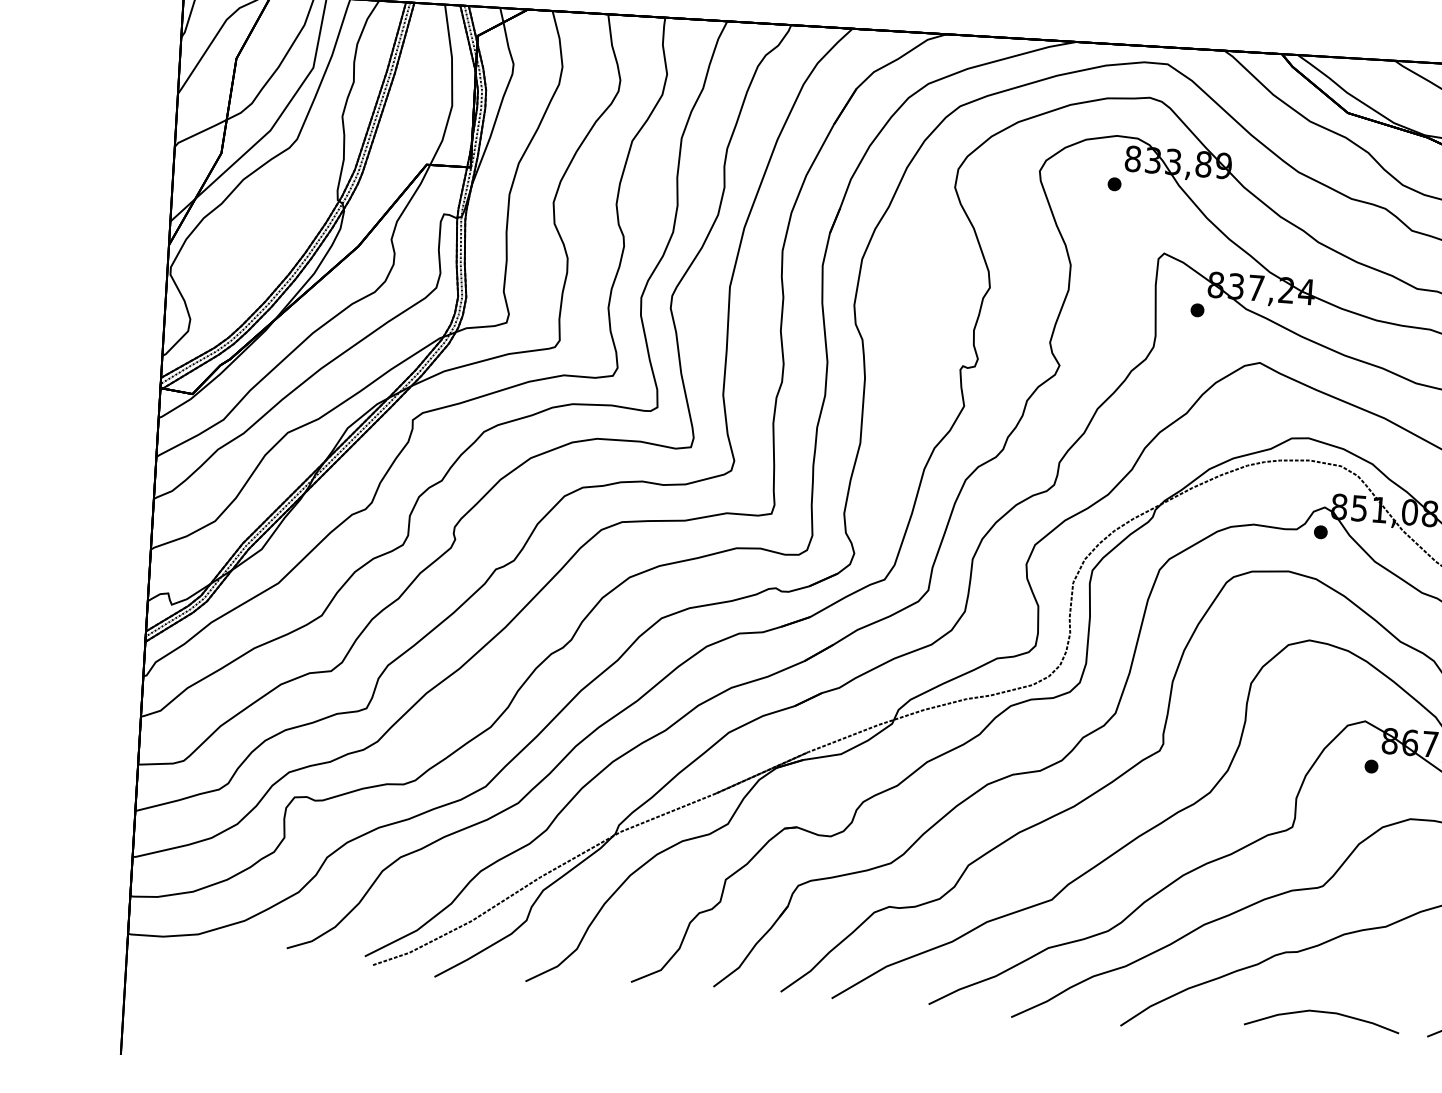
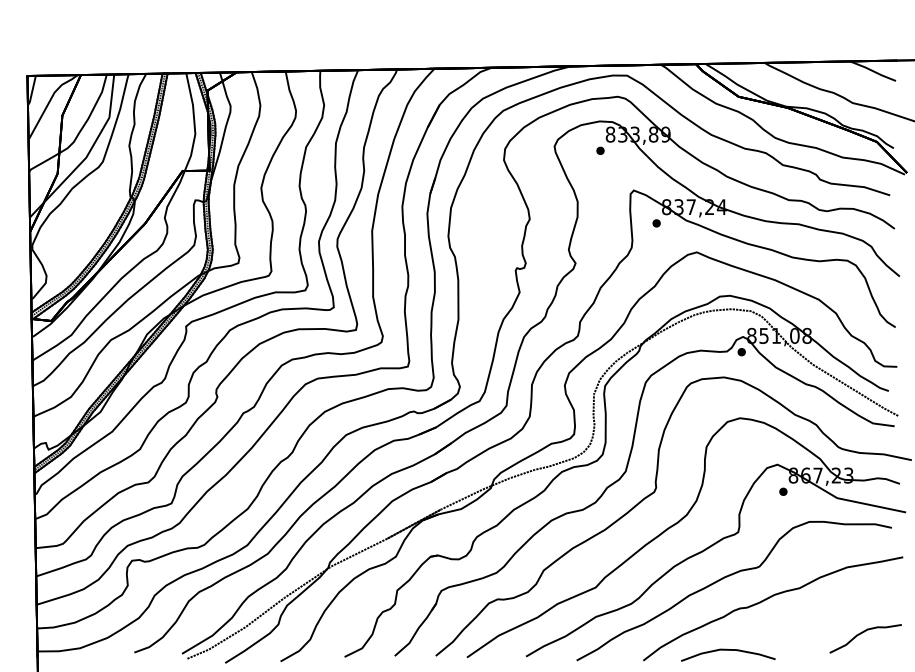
curve: (1323, 1013) -> (728, 650), moved

